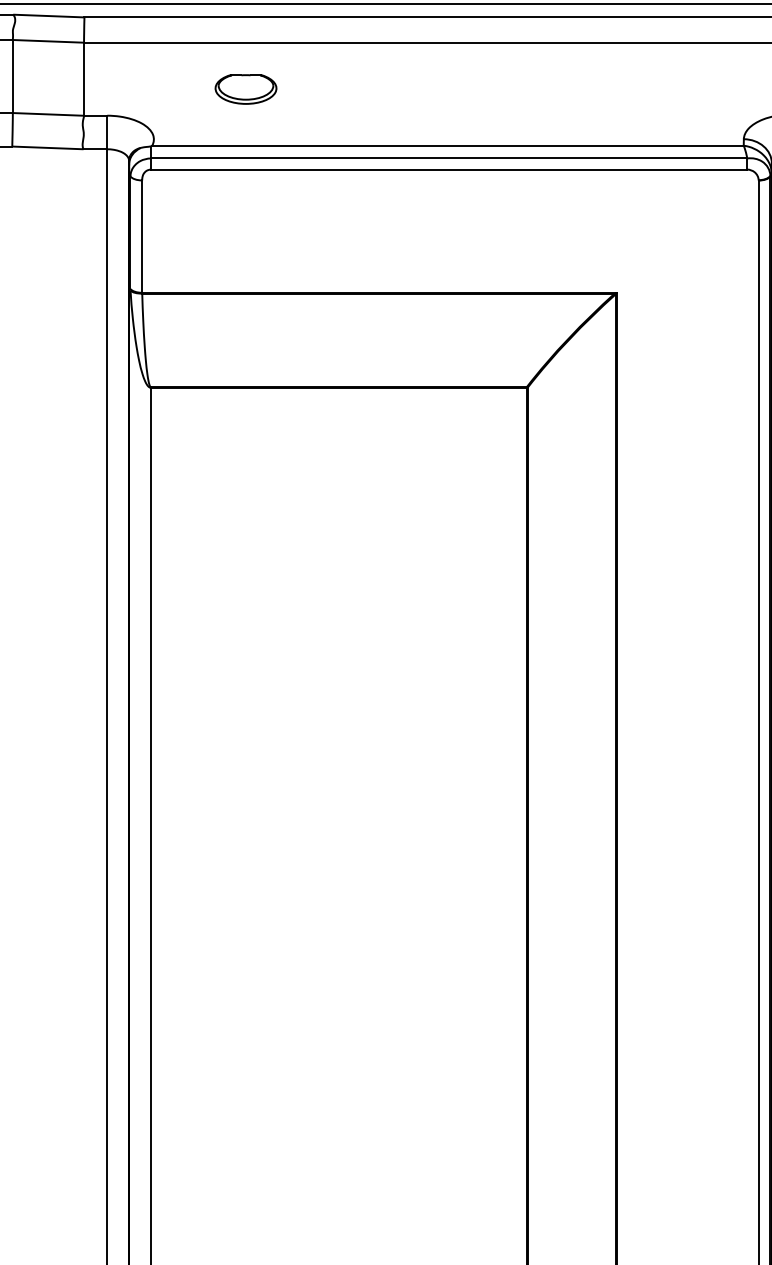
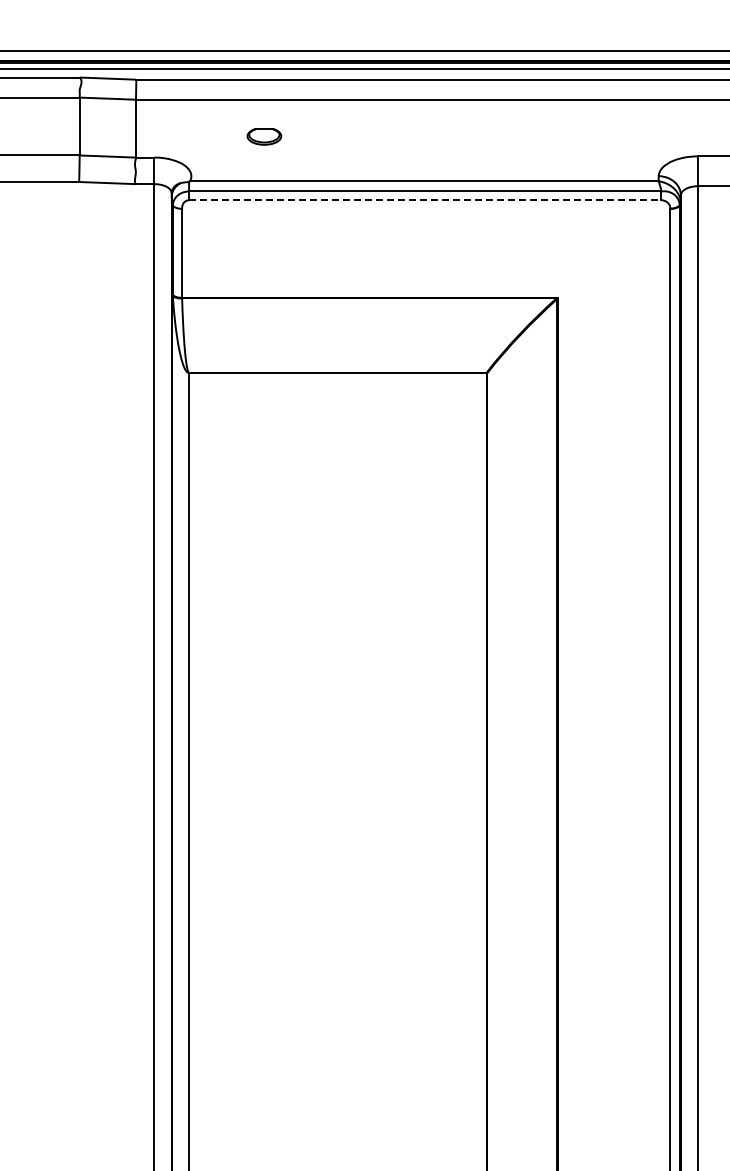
part: (246, 89) -> (264, 136), size x0.7
line: (449, 169) -> (425, 200), solid -> dashed

